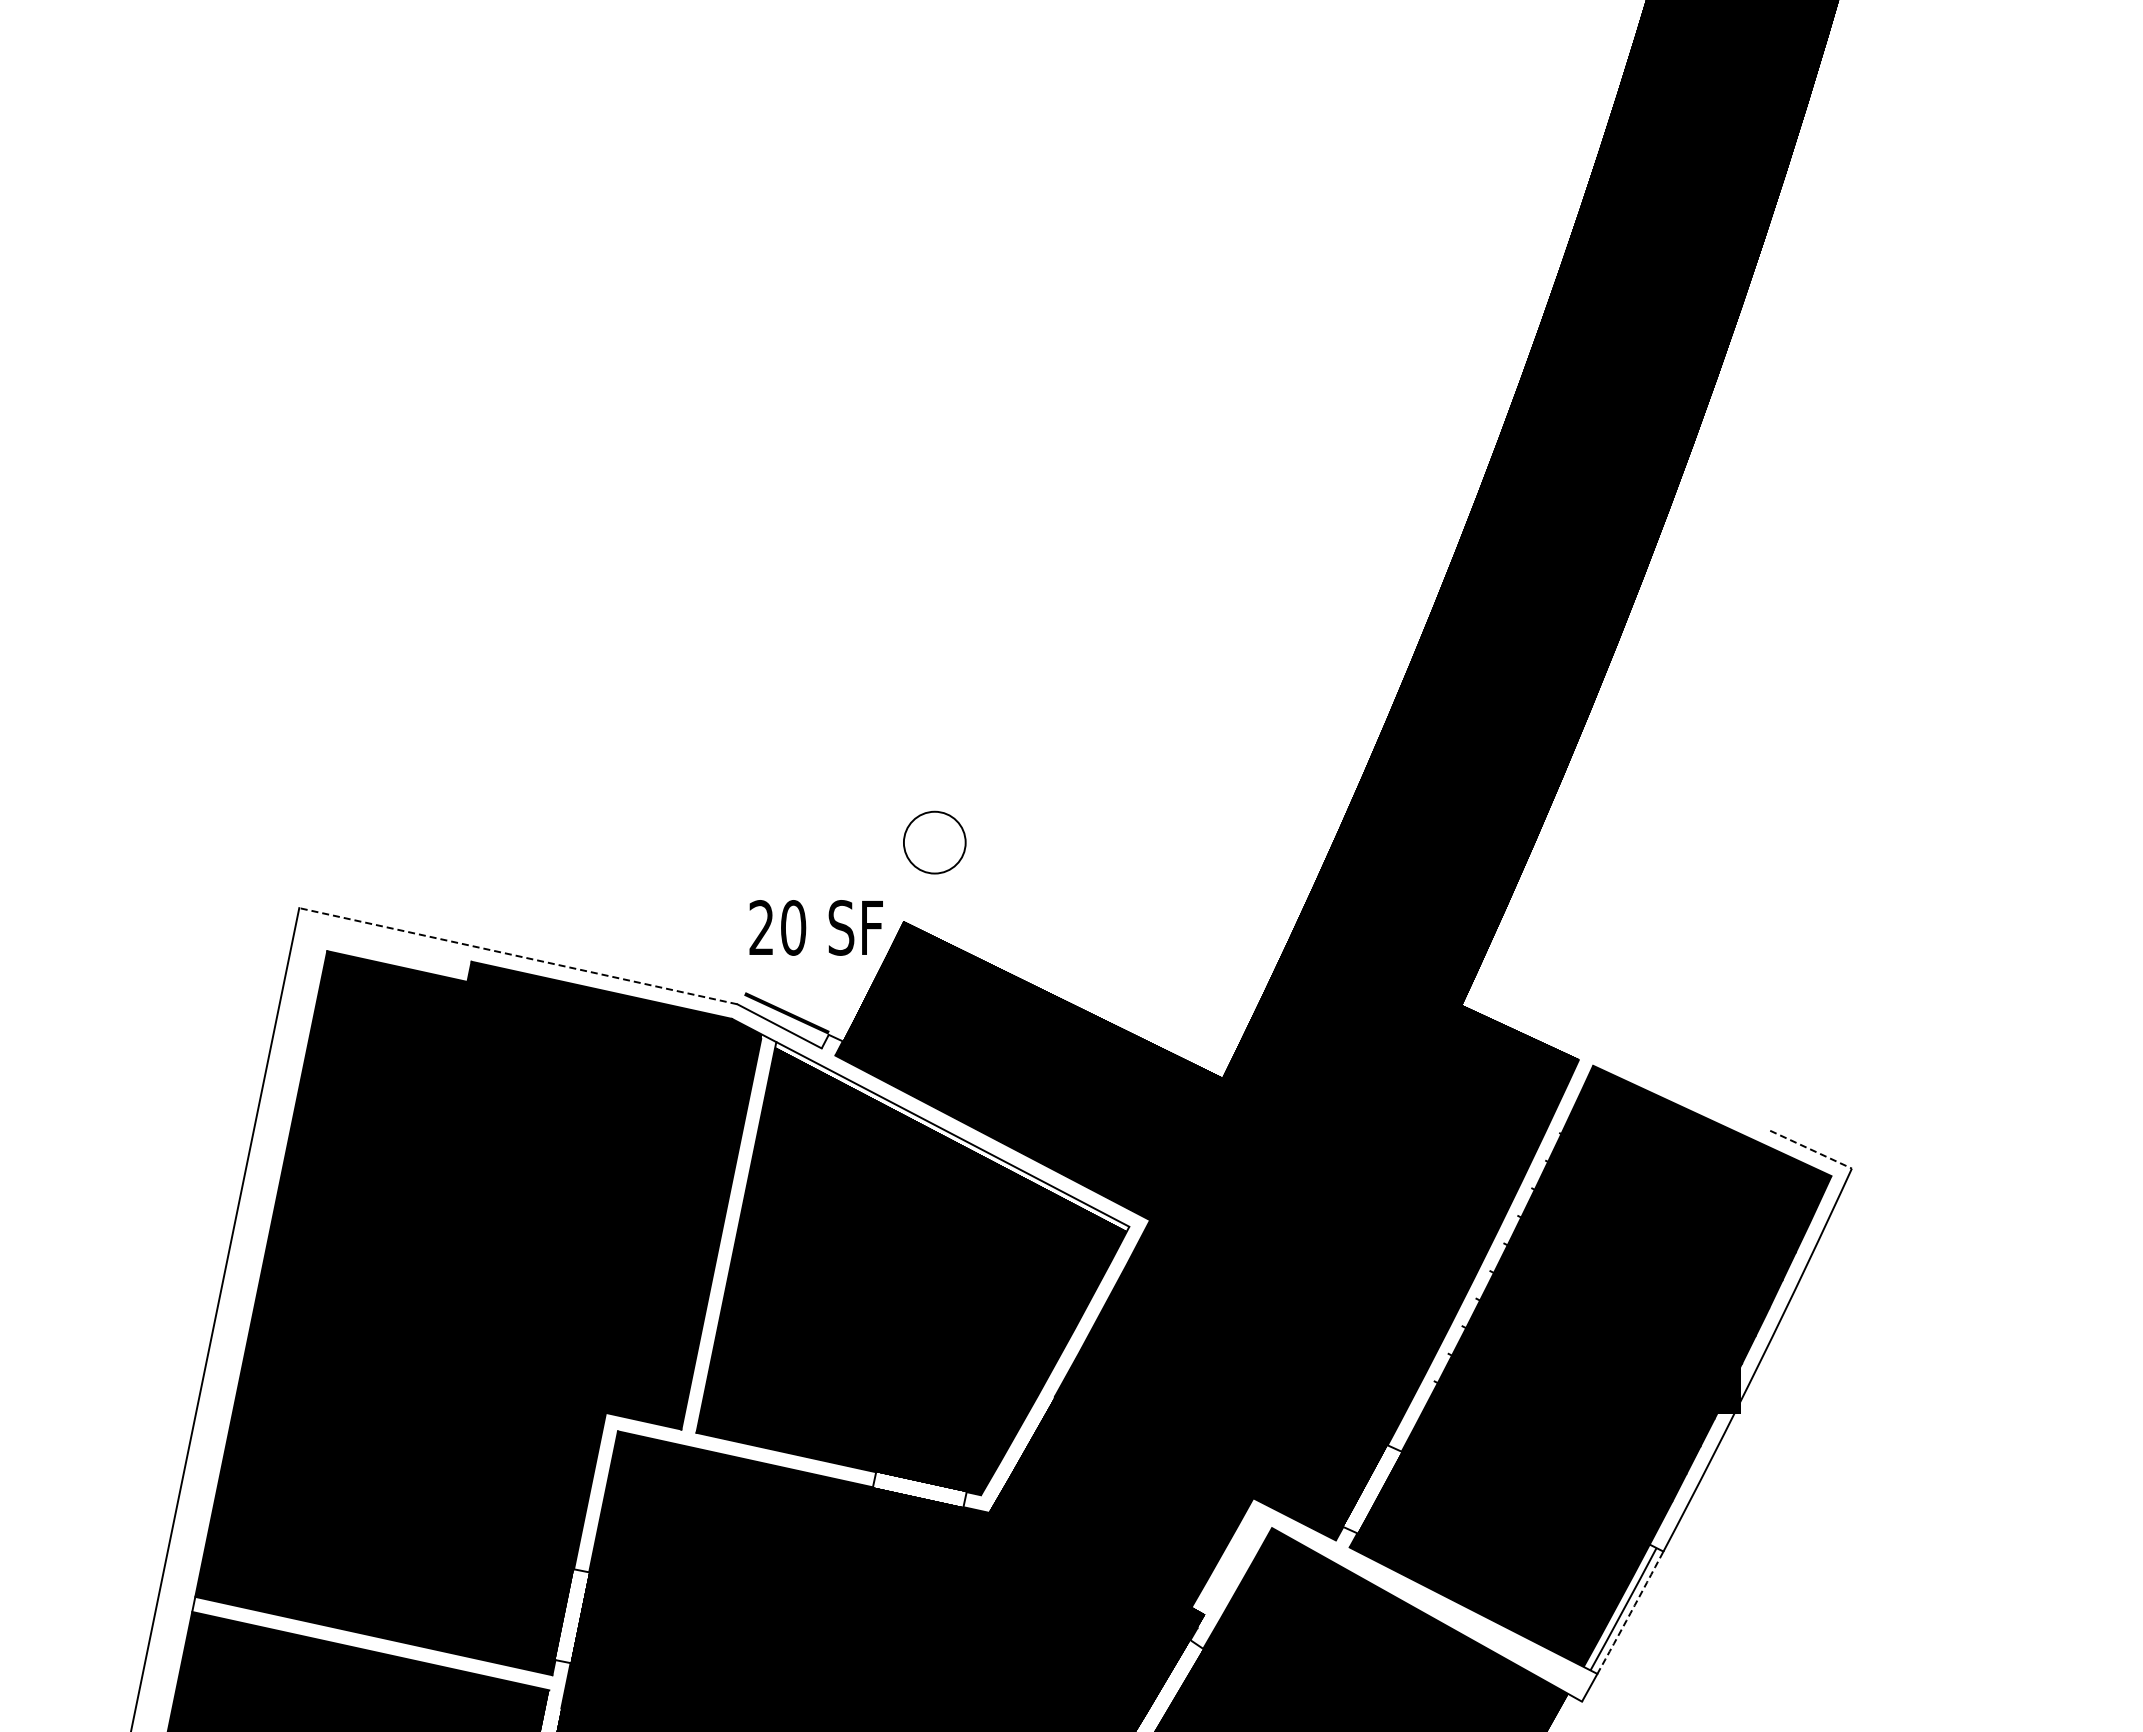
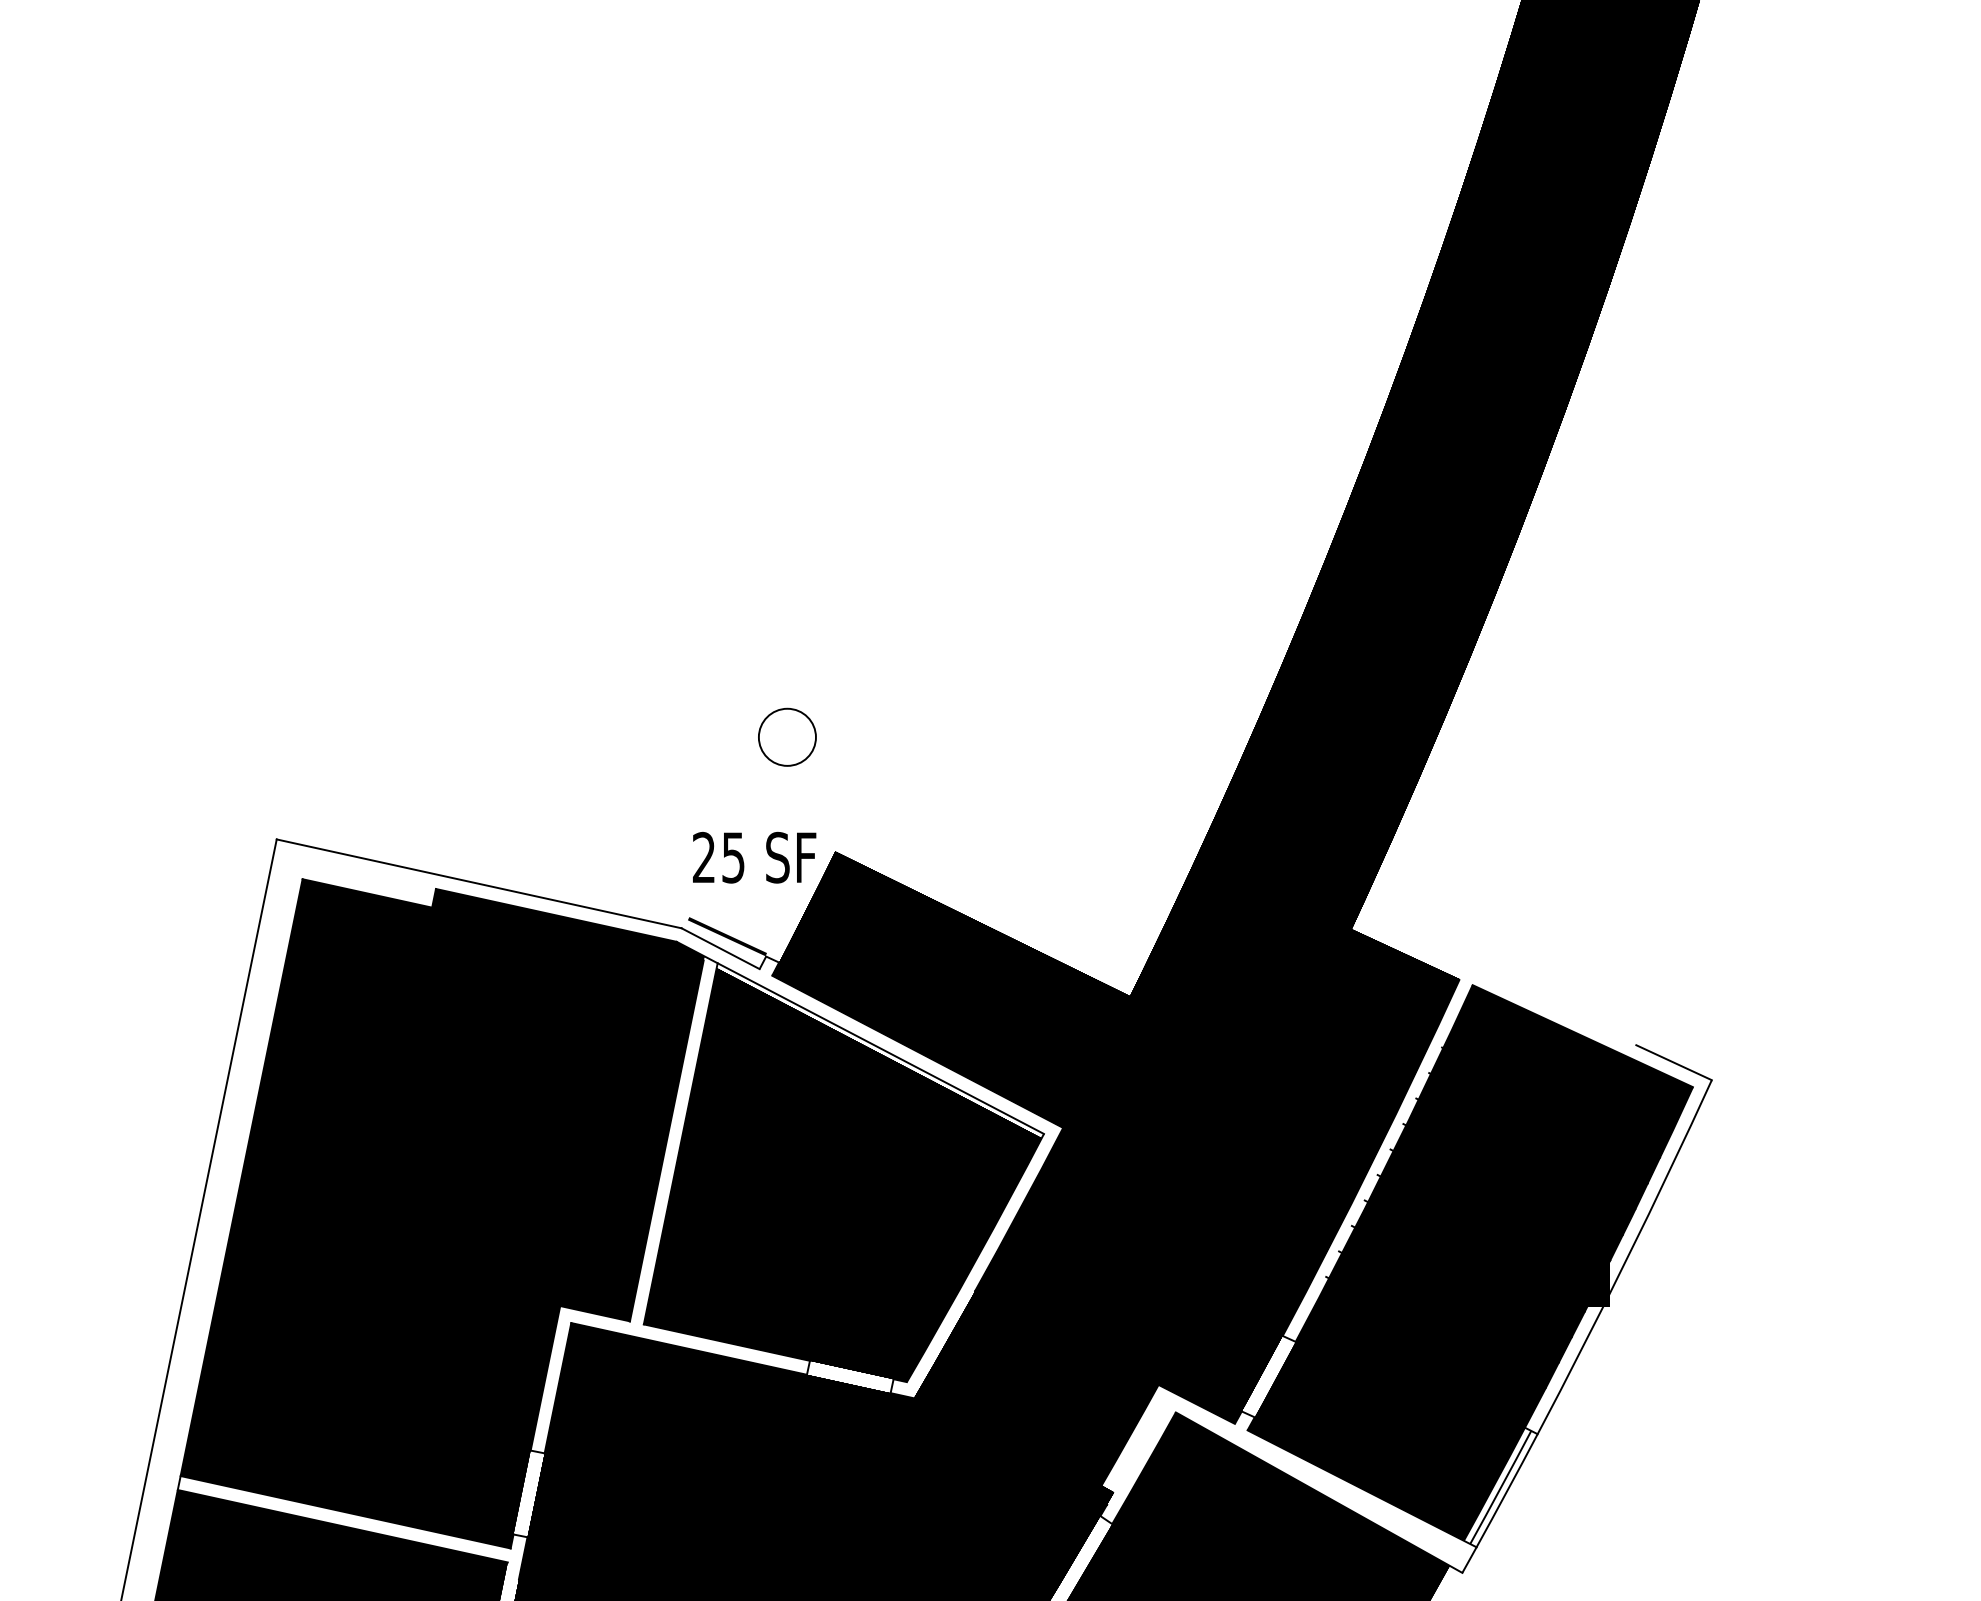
circle: (934, 842) -> (787, 737), moved
text: (793, 927) -> (733, 857), 20 -> 25
line: (517, 956) -> (478, 884), dashed -> solid
line: (1811, 1149) -> (1674, 1062), dashed -> solid
arc: (1630, 1613) -> (1507, 1491), dashed -> solid

